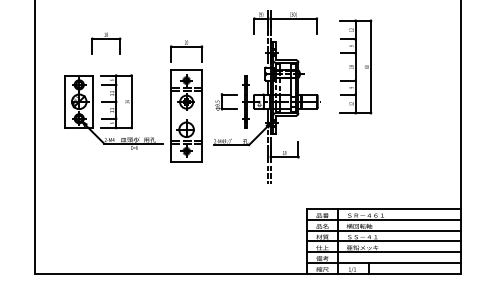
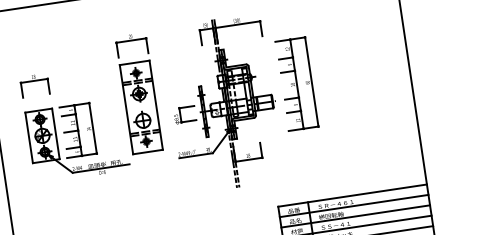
part: (106, 43) -> (35, 85), moved
part: (355, 66) -> (296, 83), moved
part: (186, 101) -> (139, 93), moved

